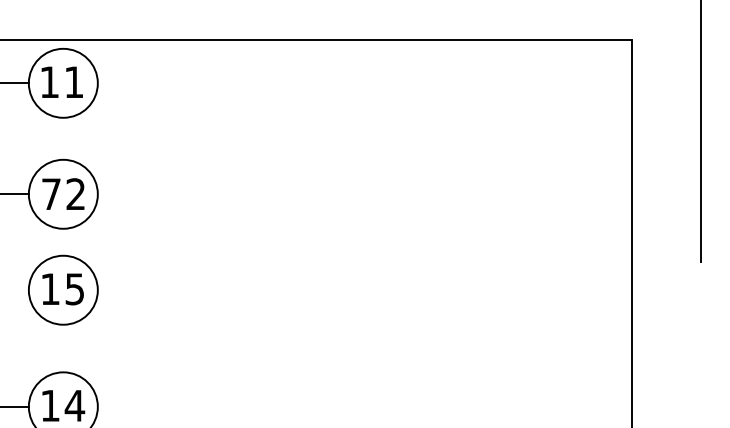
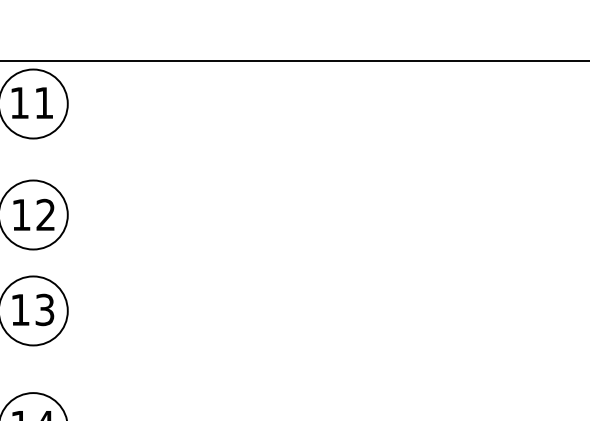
text: (51, 193) -> (21, 214), 72 -> 12
text: (75, 288) -> (45, 309), 15 -> 13

